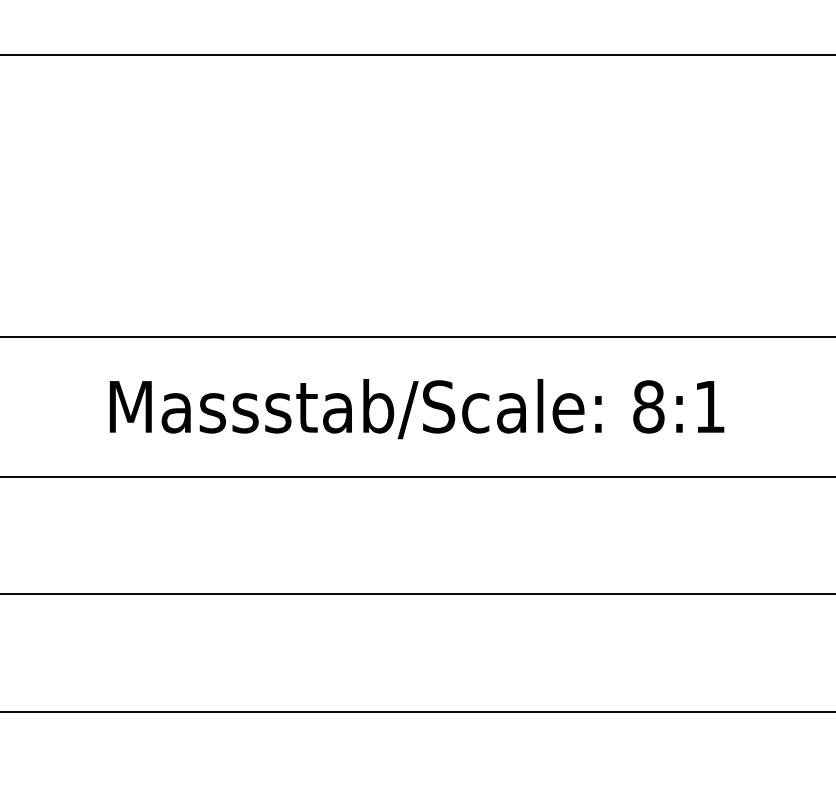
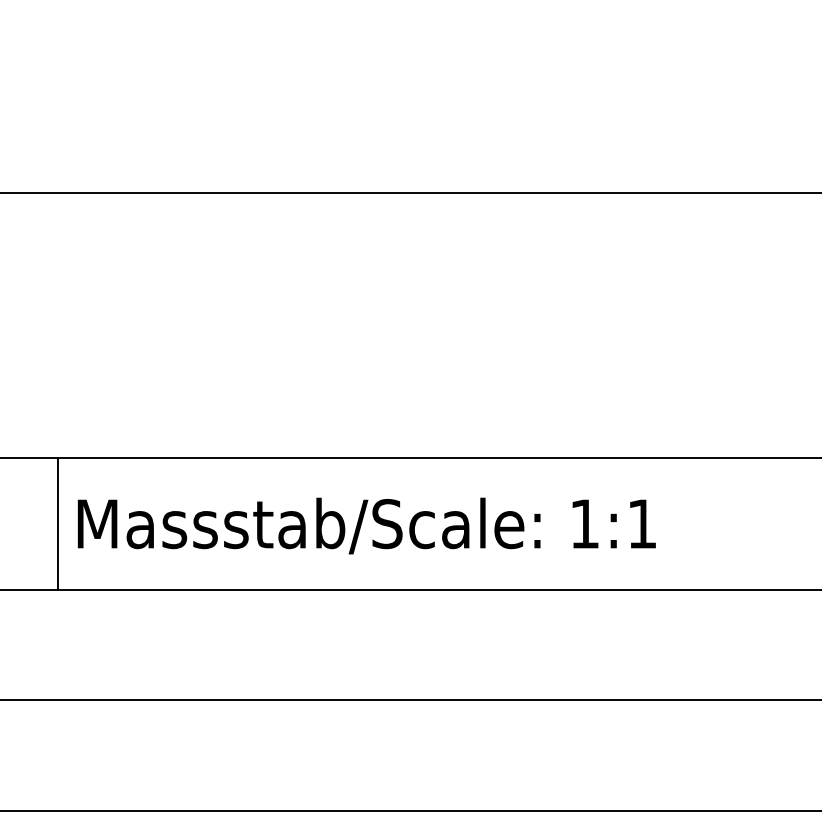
line: (88, 406) -> (57, 523), added
text: (648, 407) -> (584, 524), 8:1 -> 1:1

